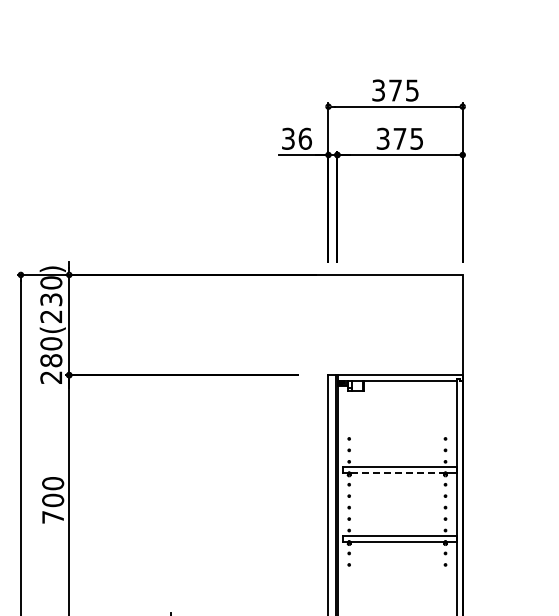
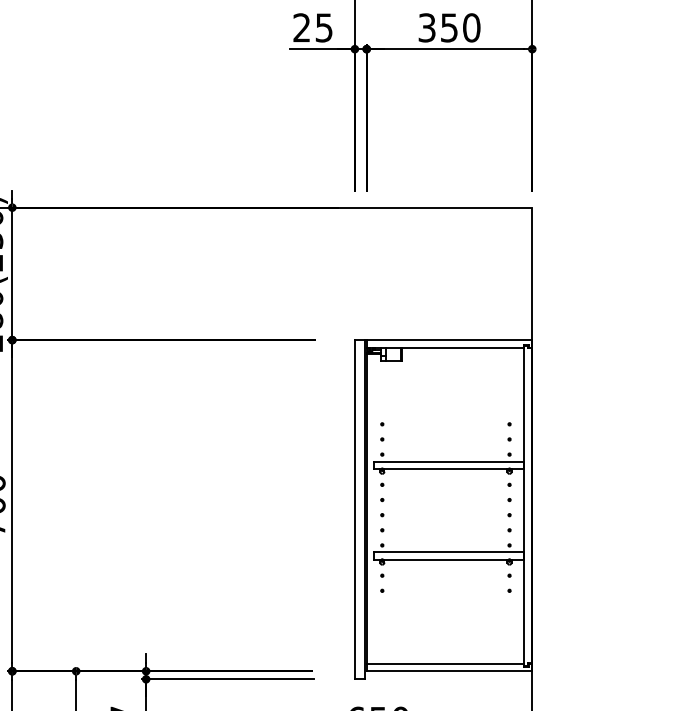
text: (297, 138) -> (313, 27), 36 -> 25
text: (408, 138) -> (460, 27), 375 -> 350
line: (397, 472) -> (446, 468), dashed -> solid

